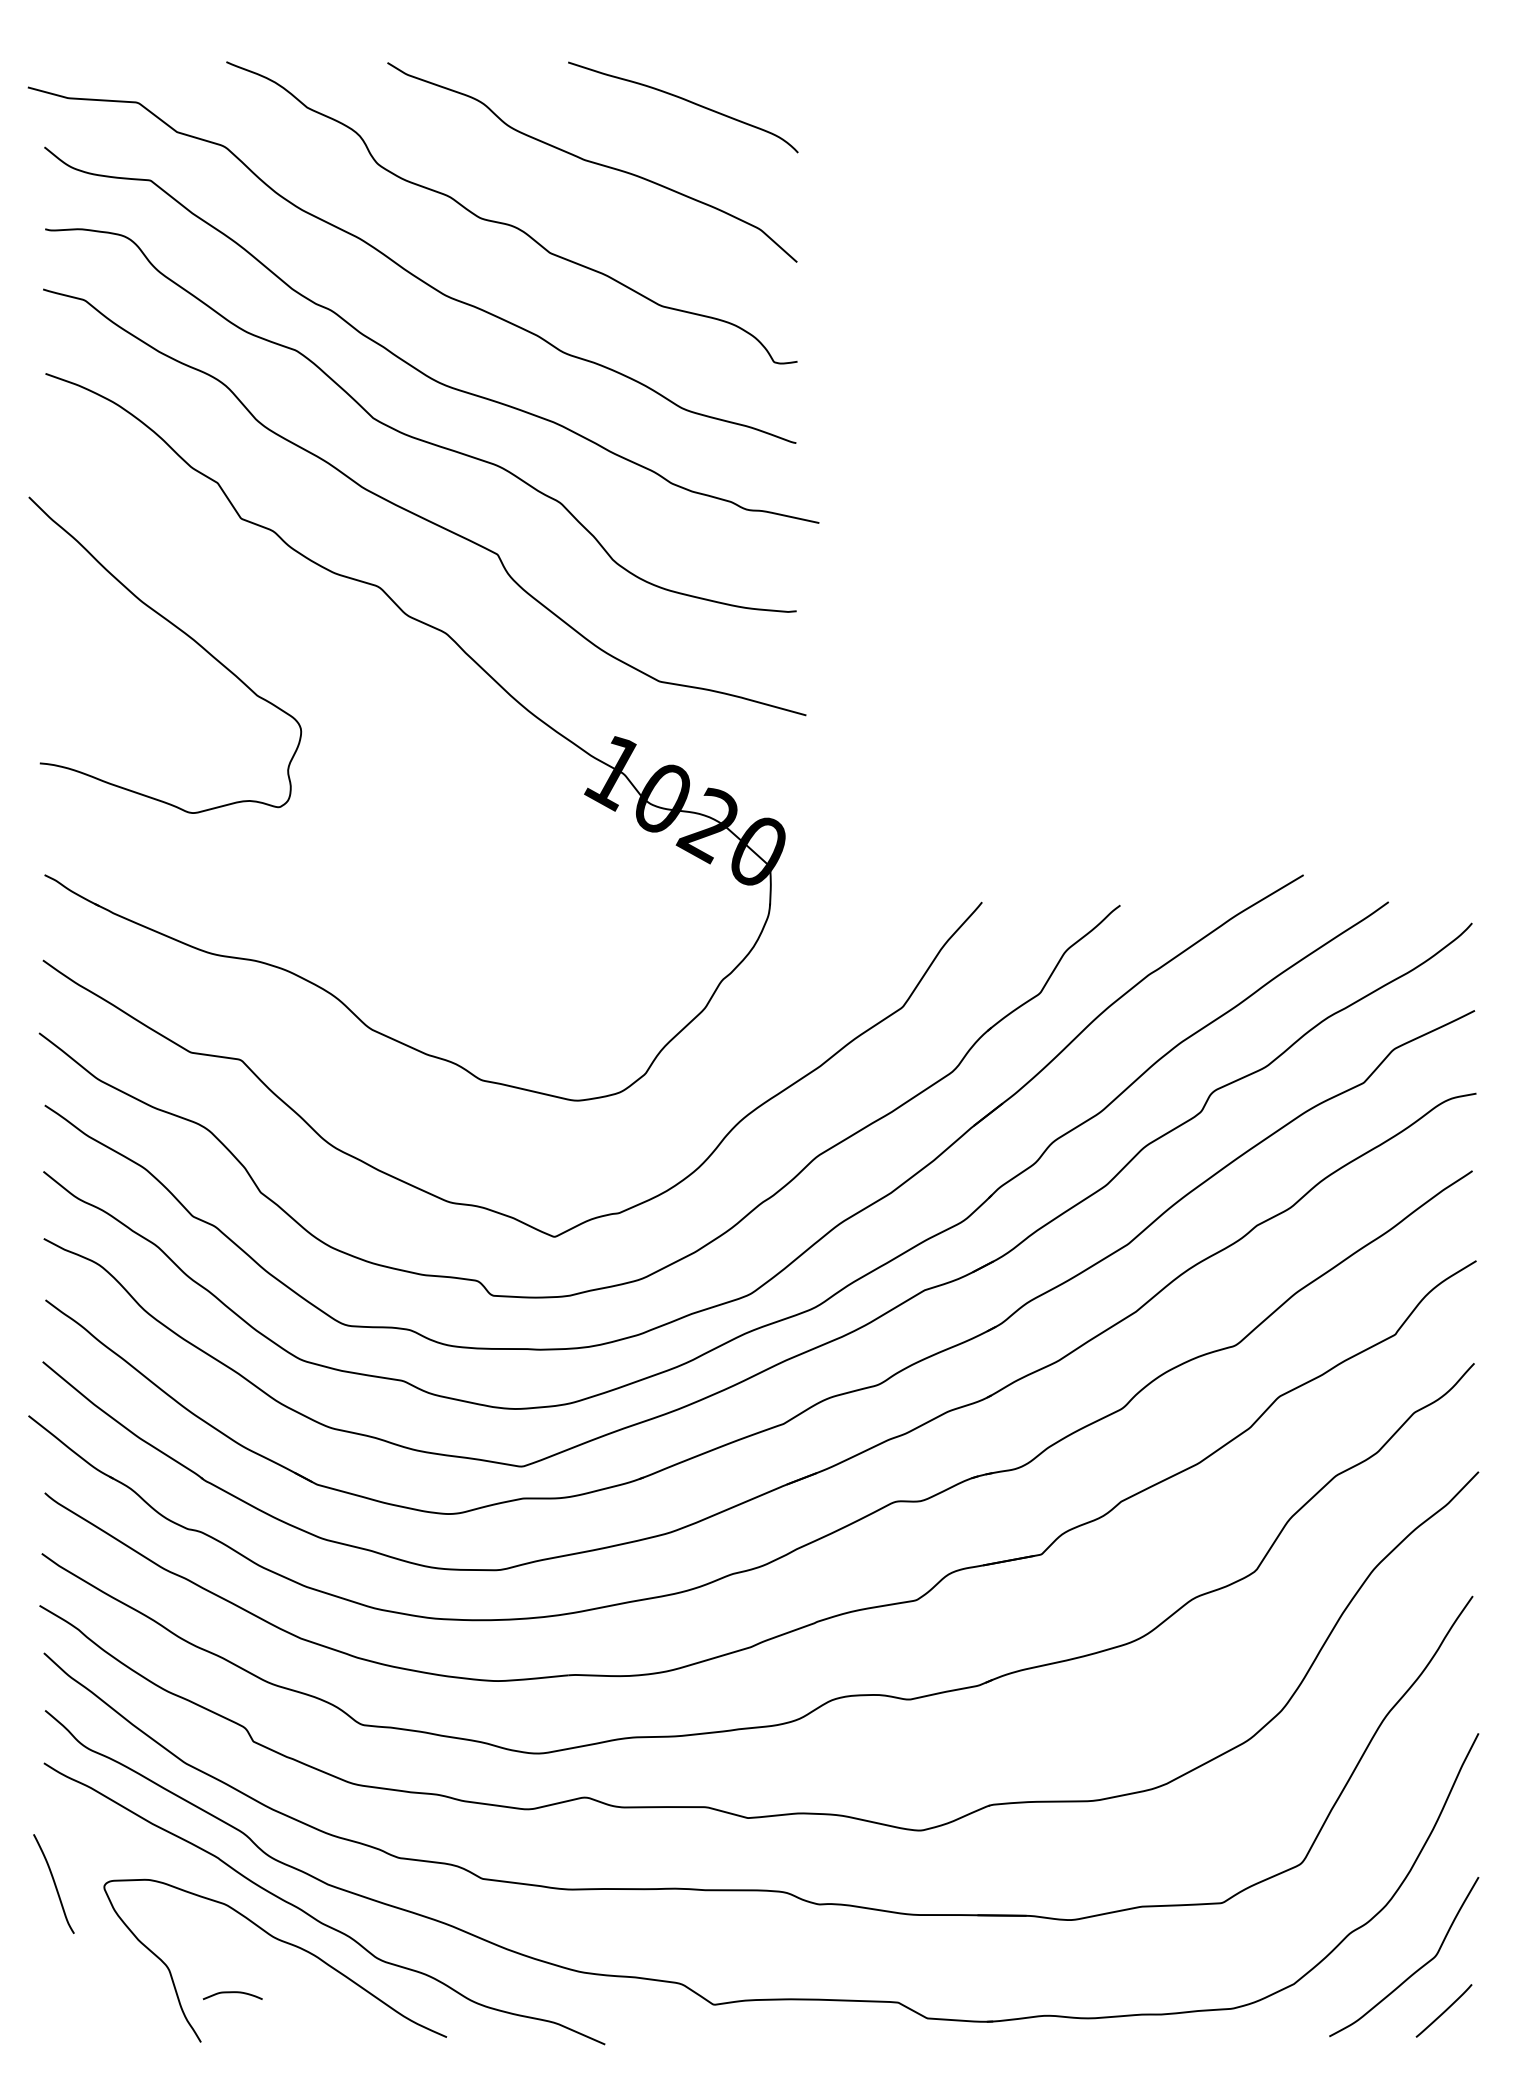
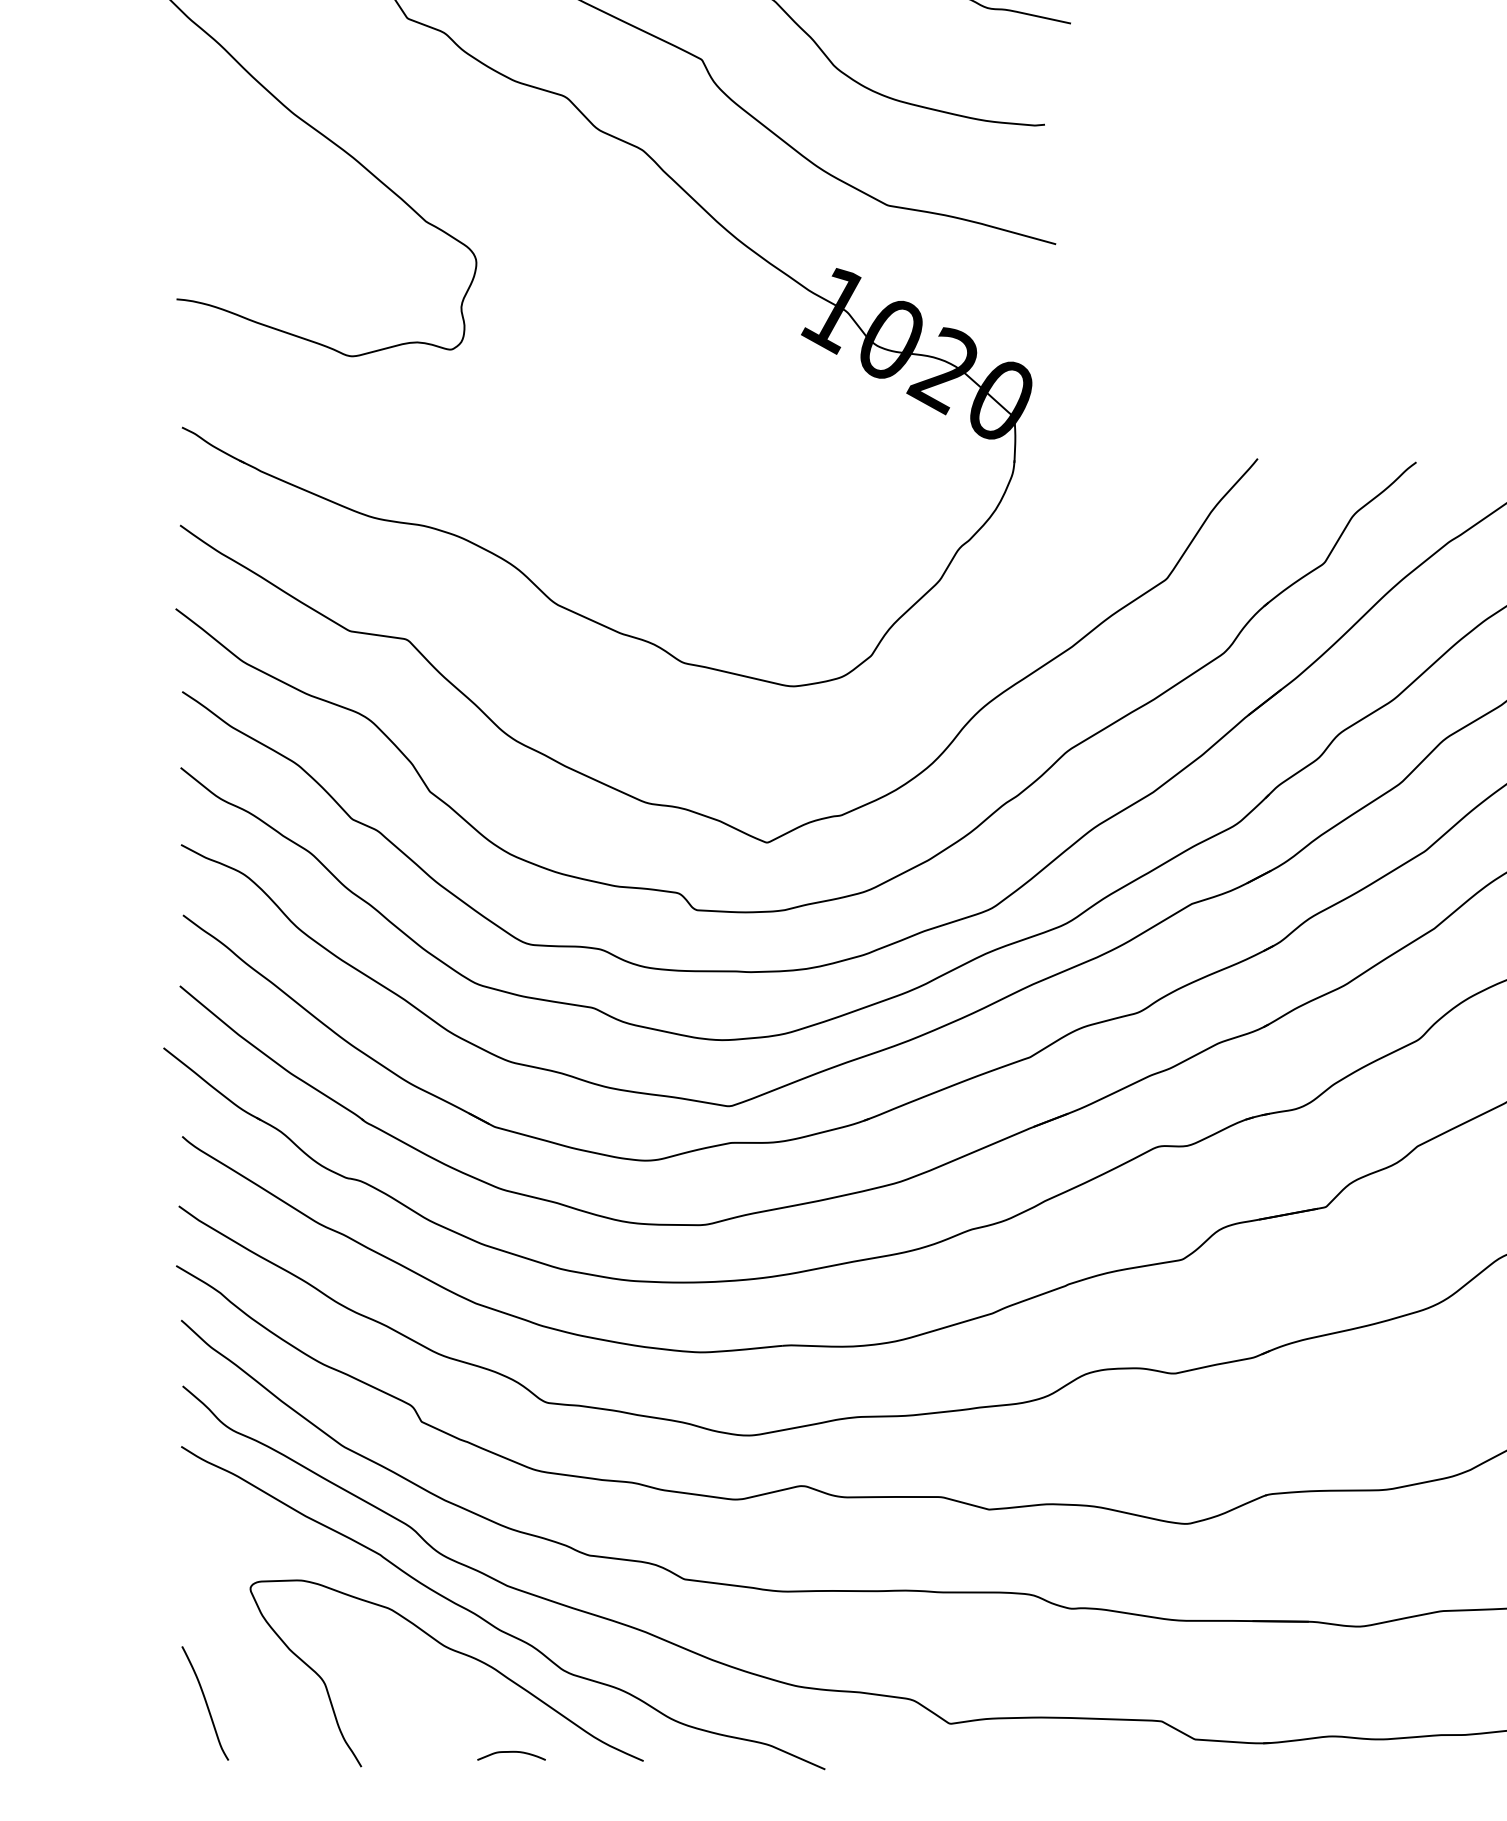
curve: (53, 1883) -> (204, 1702), moved
curve: (232, 1993) -> (511, 1753), moved

